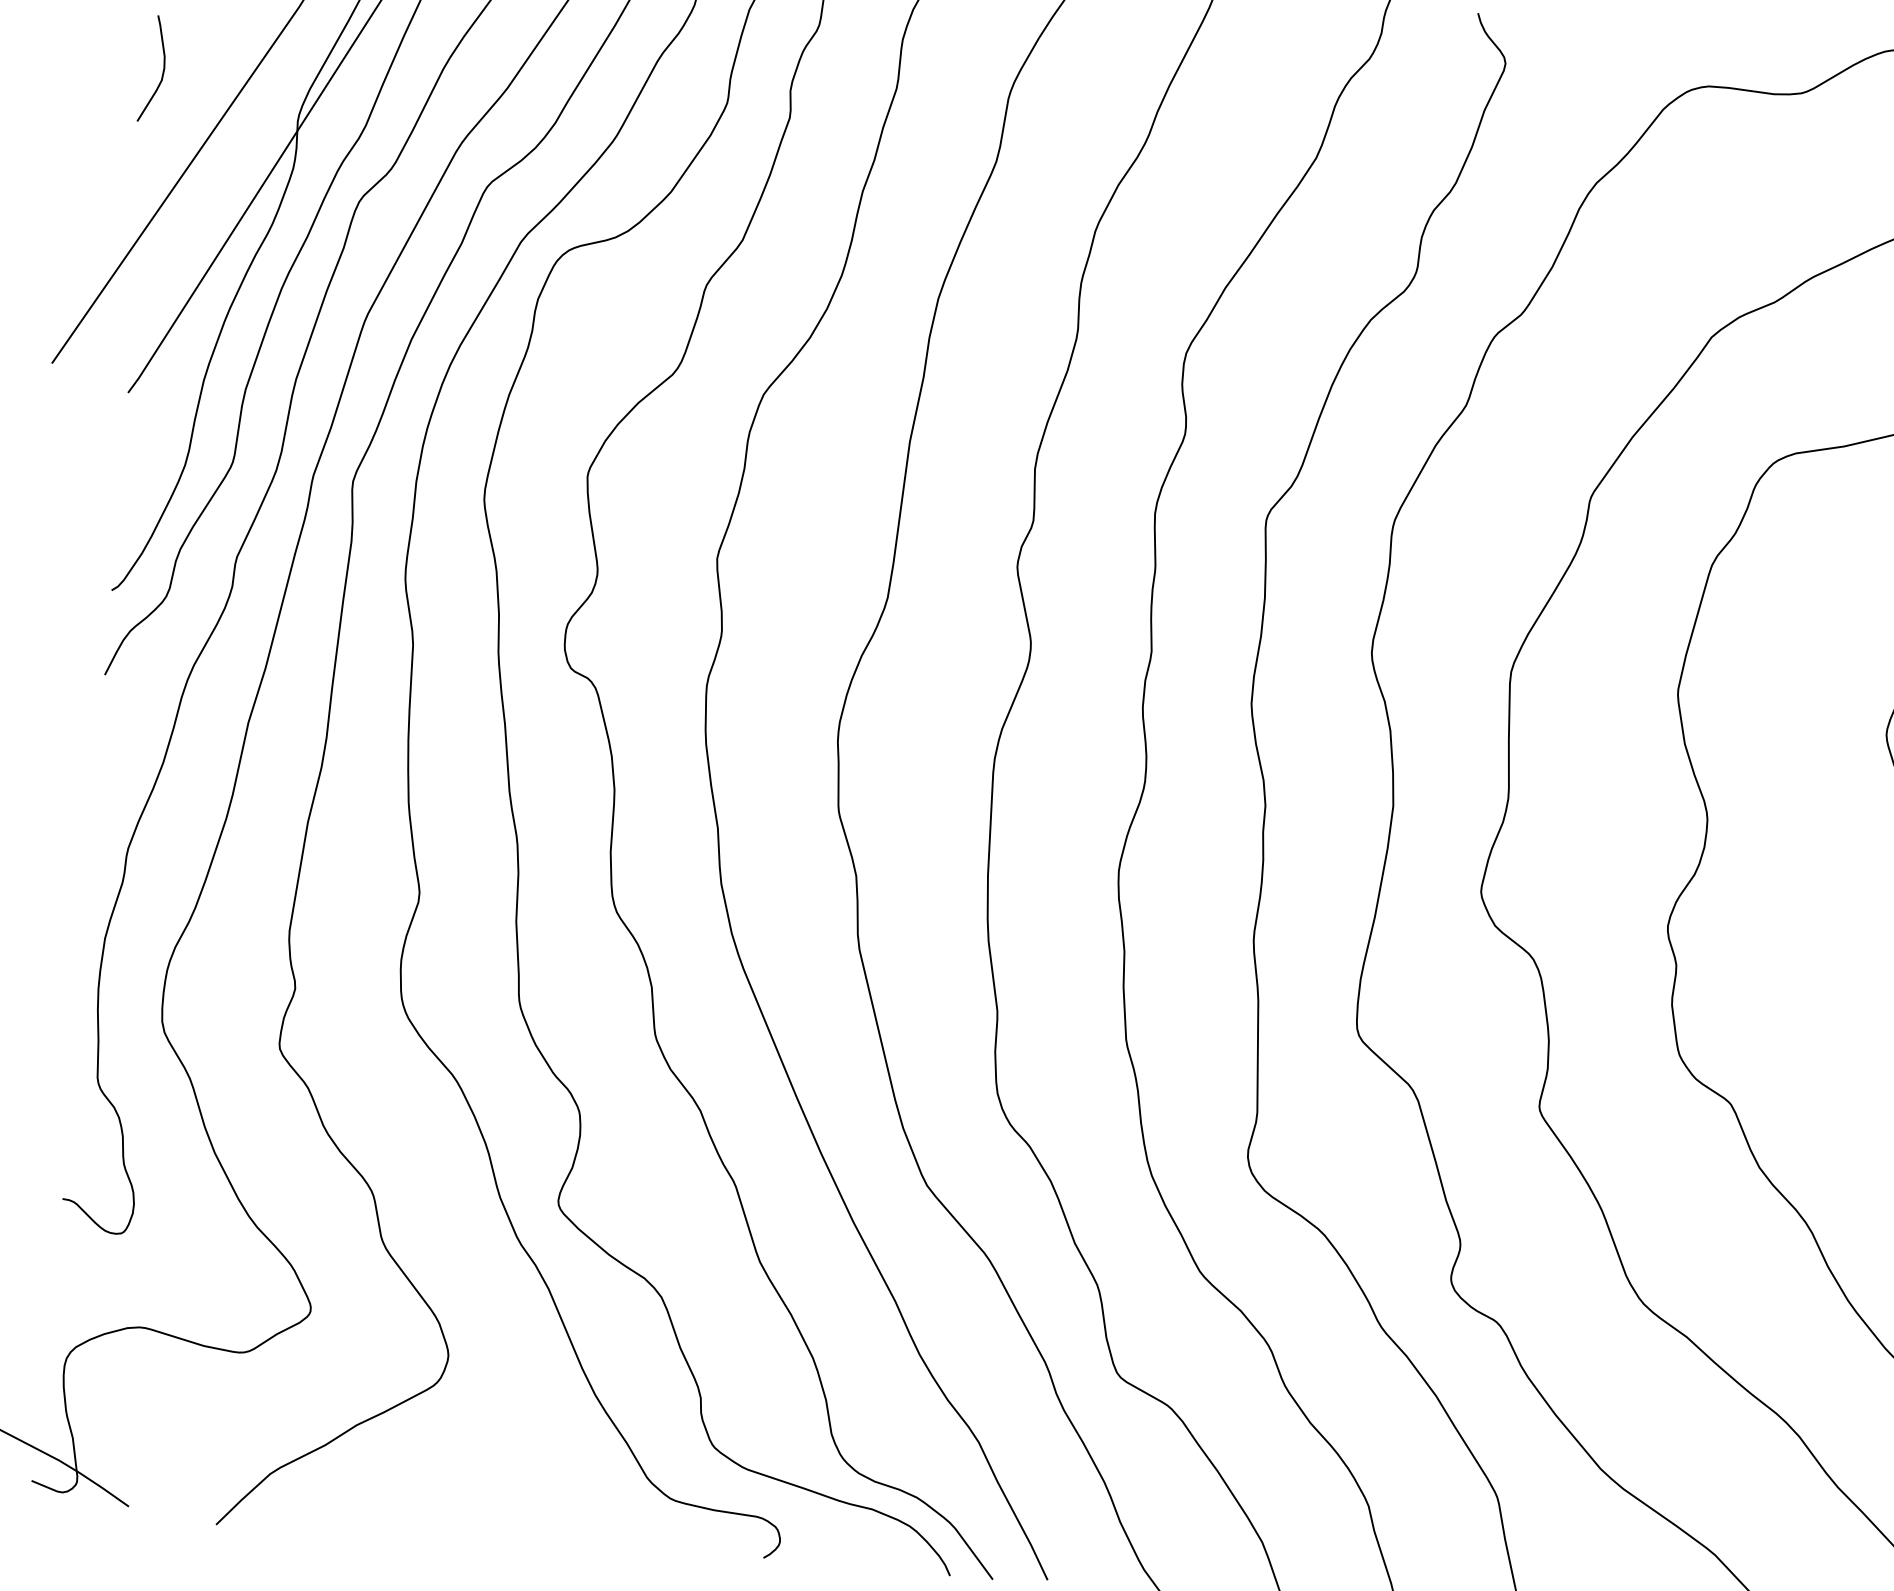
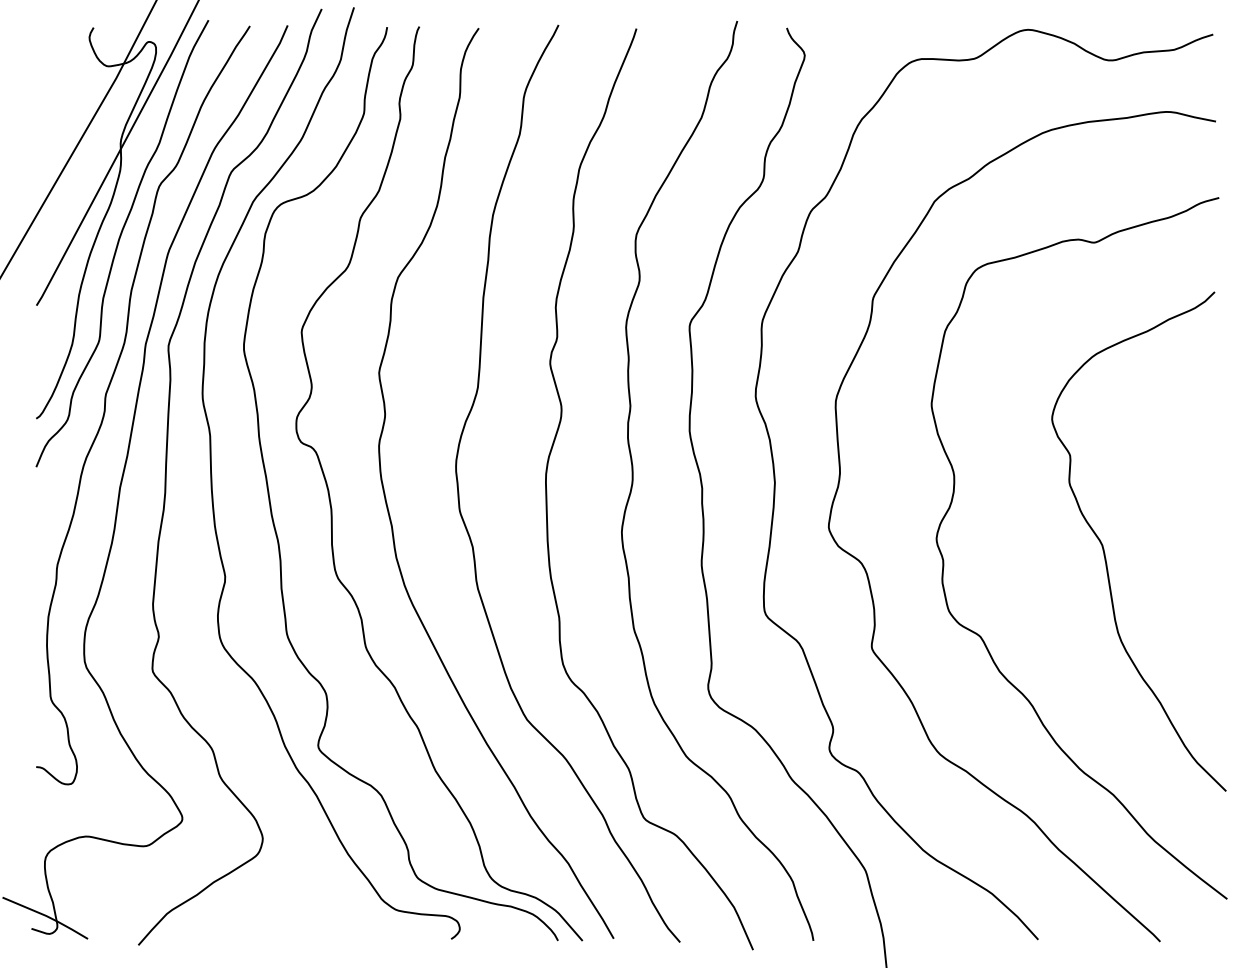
curve: (162, 68) -> (41, 119), removed

